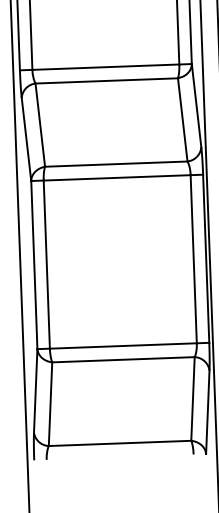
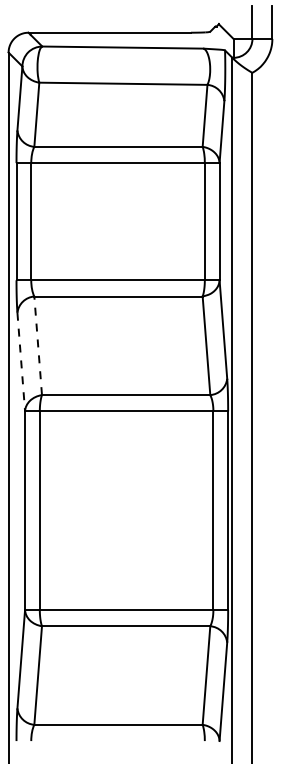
line: (40, 124) -> (38, 345), solid -> dashed
line: (26, 139) -> (21, 362), solid -> dashed

